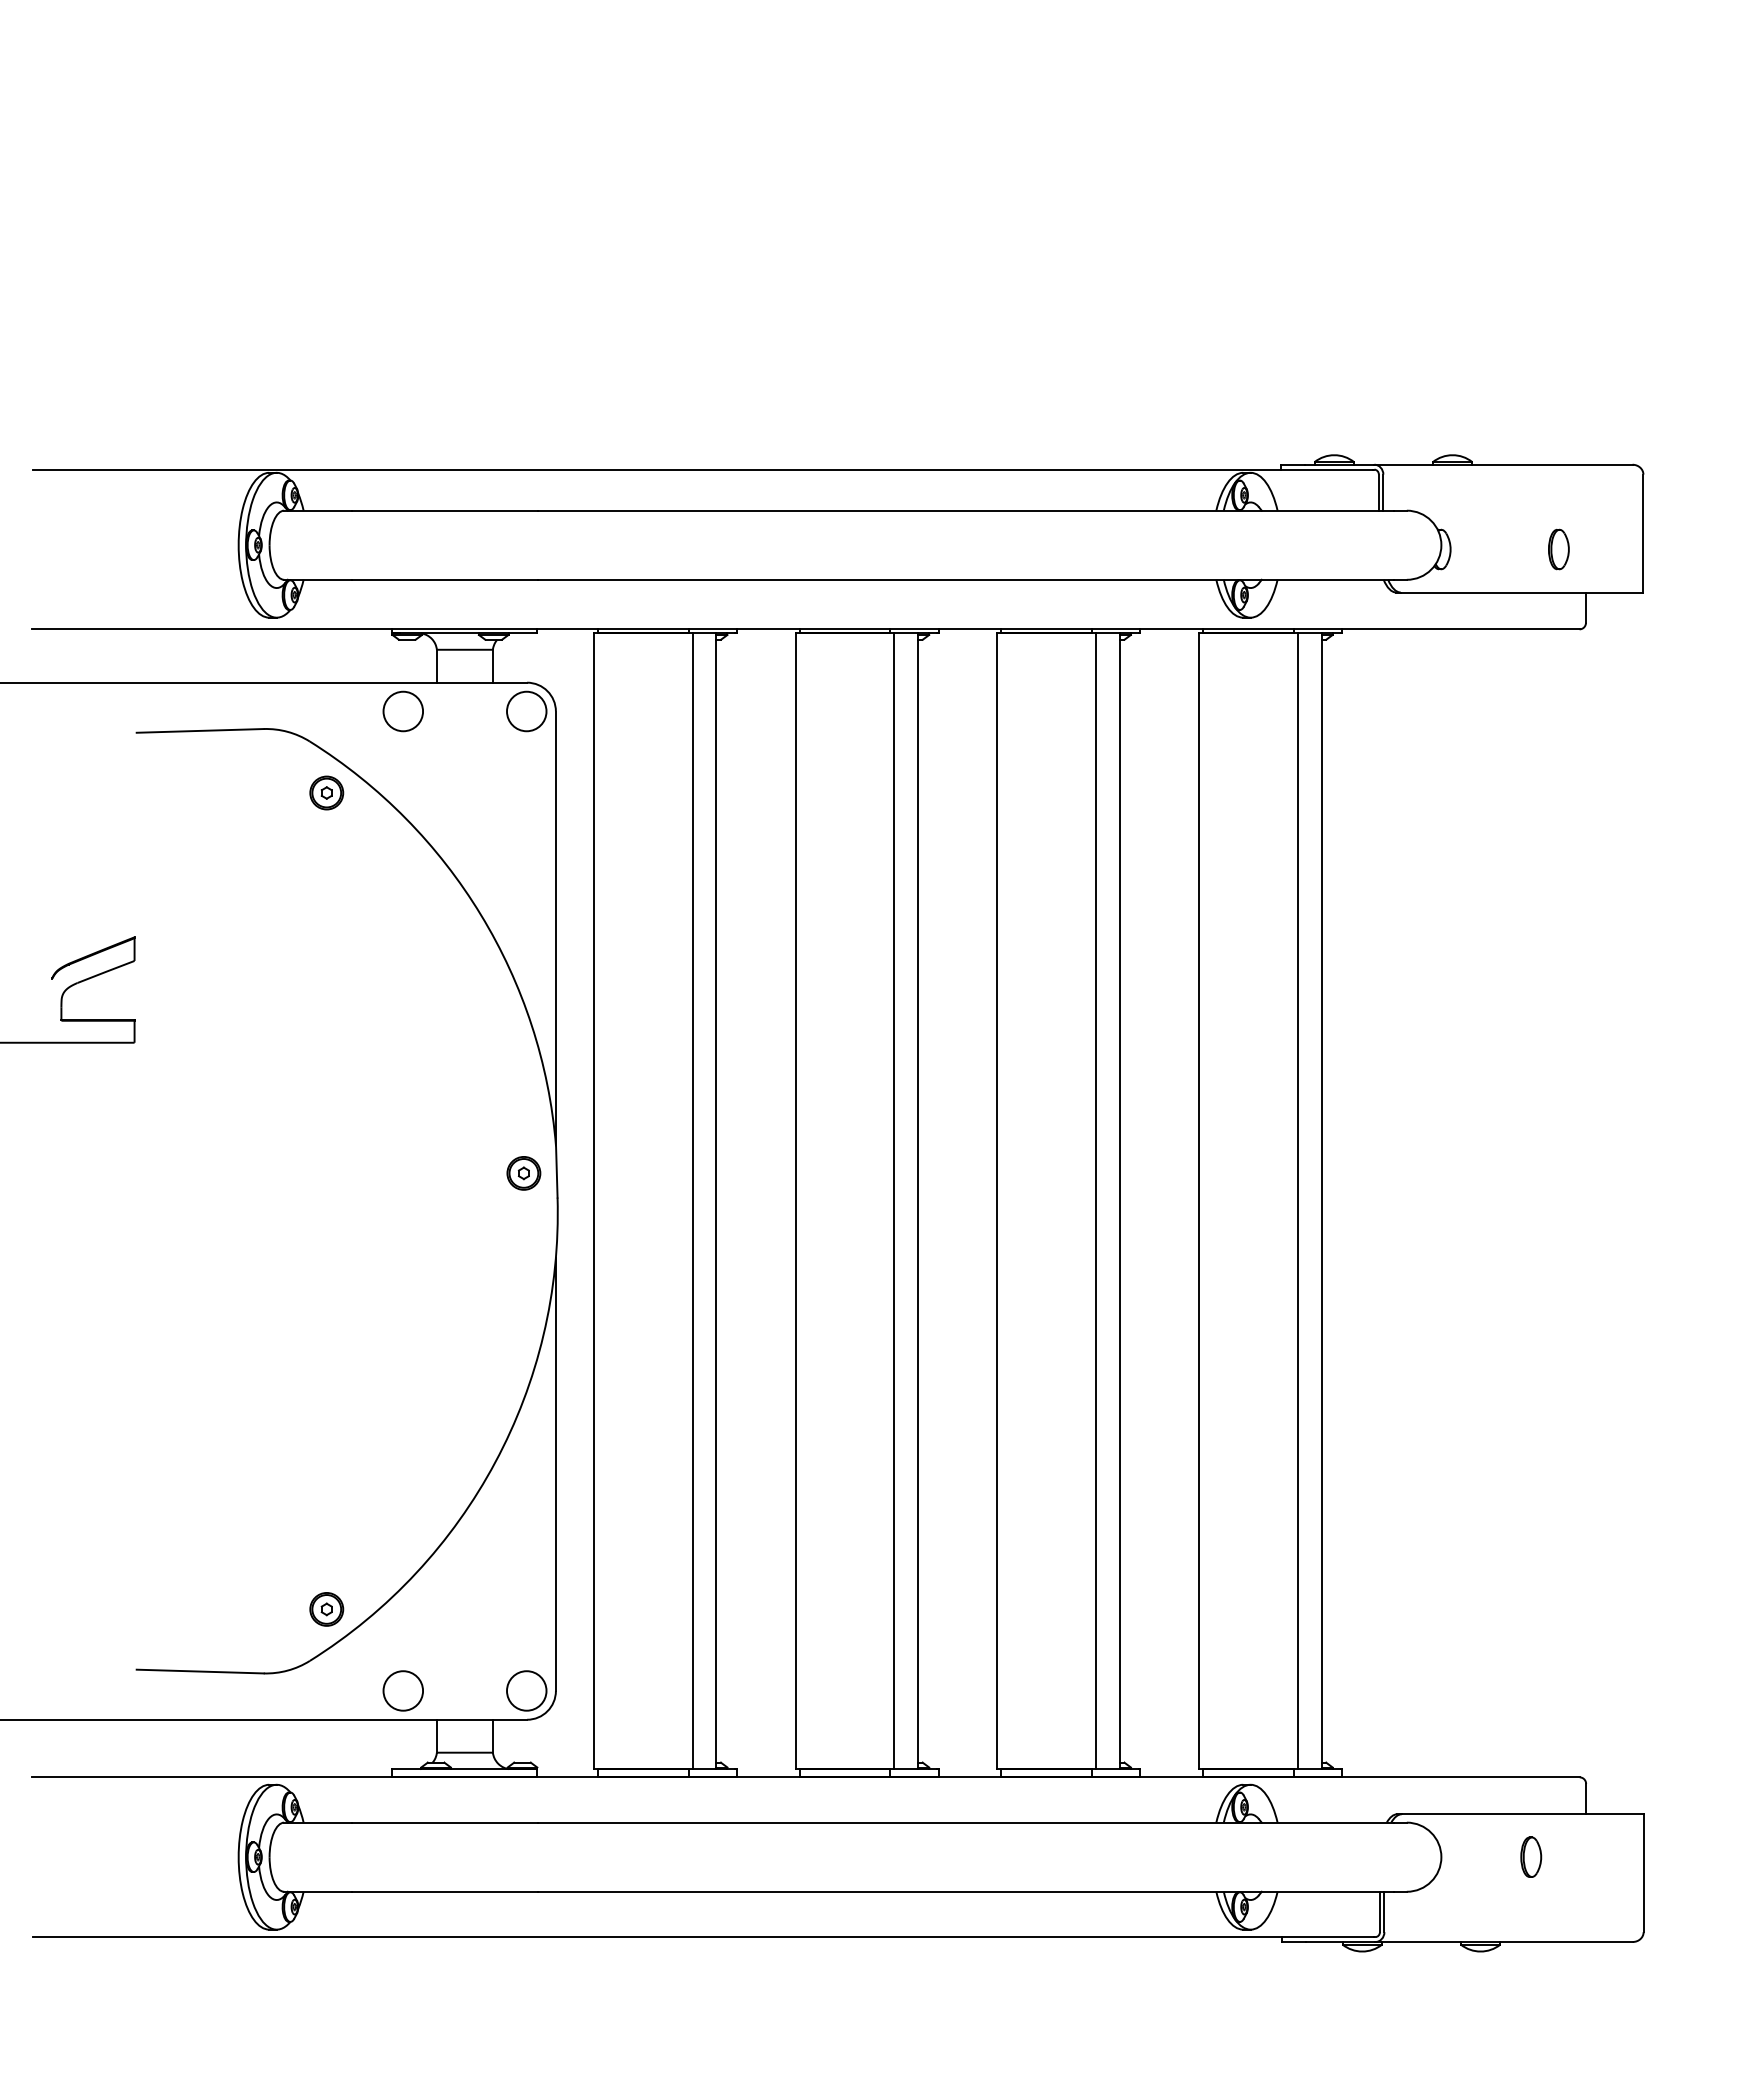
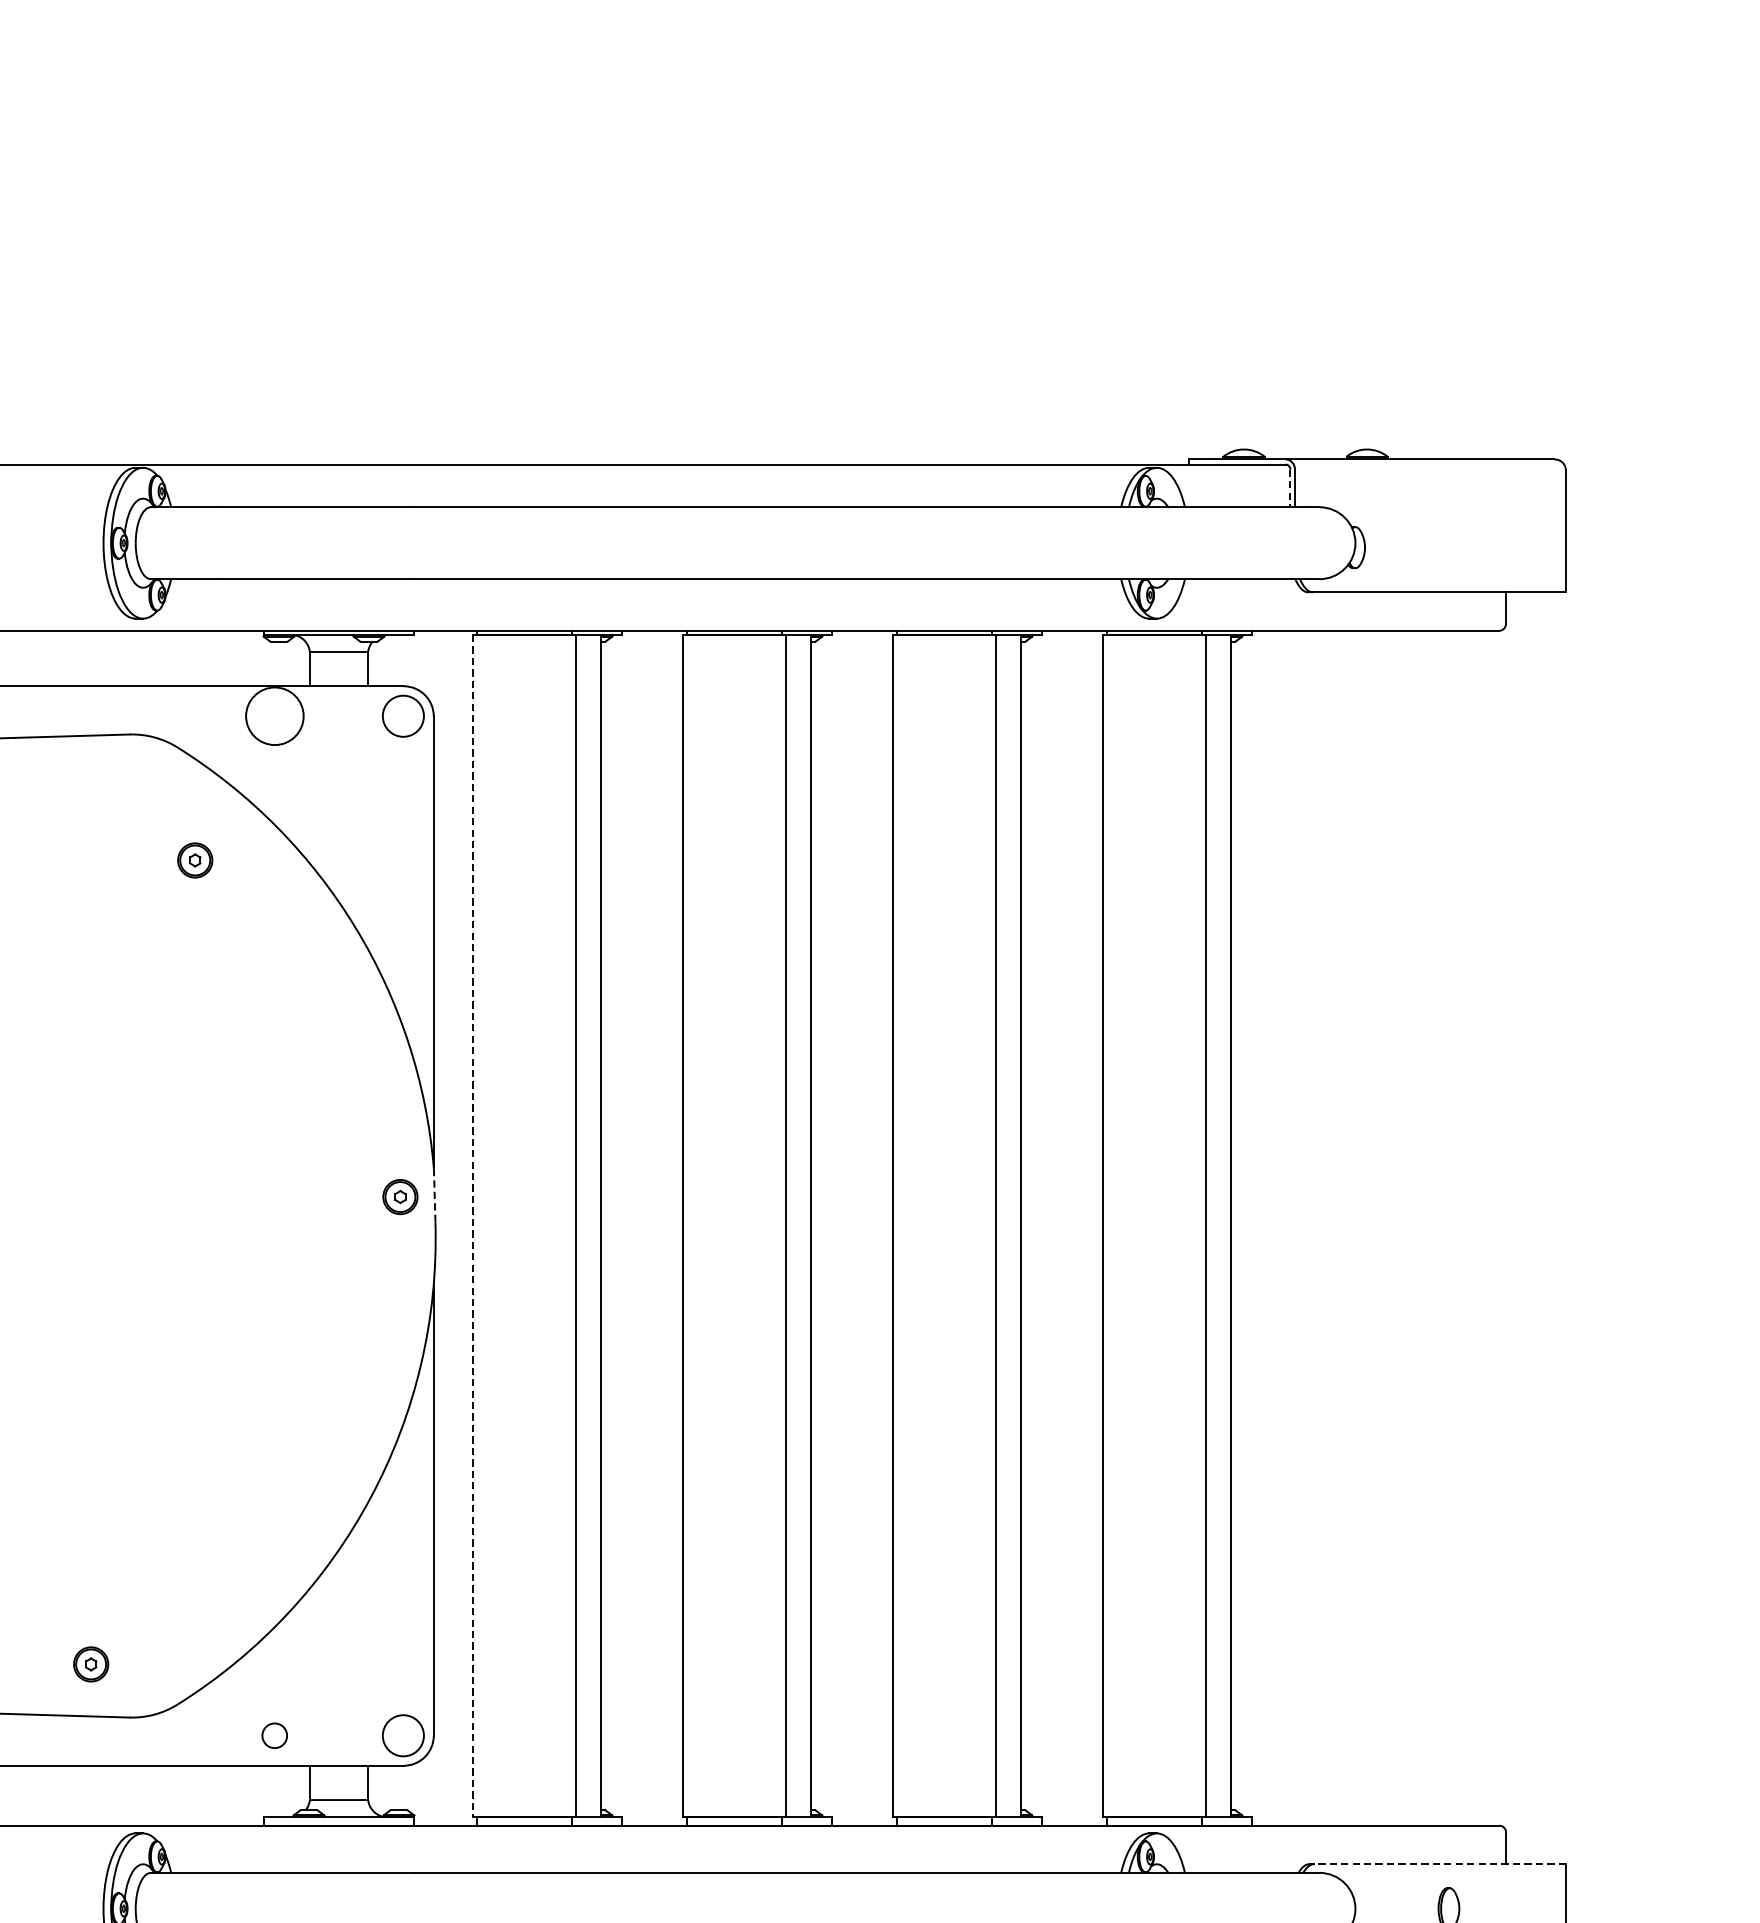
line: (1378, 493) -> (1289, 489), solid -> dashed
part: (1558, 549) -> (1477, 547), removed
circle: (403, 711) -> (275, 716), size x1.4
part: (326, 792) -> (194, 859), moved
line: (556, 1171) -> (434, 1195), solid -> dashed
line: (593, 1201) -> (472, 1226), solid -> dashed
part: (326, 1609) -> (90, 1664), moved
circle: (402, 1690) -> (274, 1735), size x0.6
line: (1522, 1814) -> (1439, 1864), solid -> dashed

